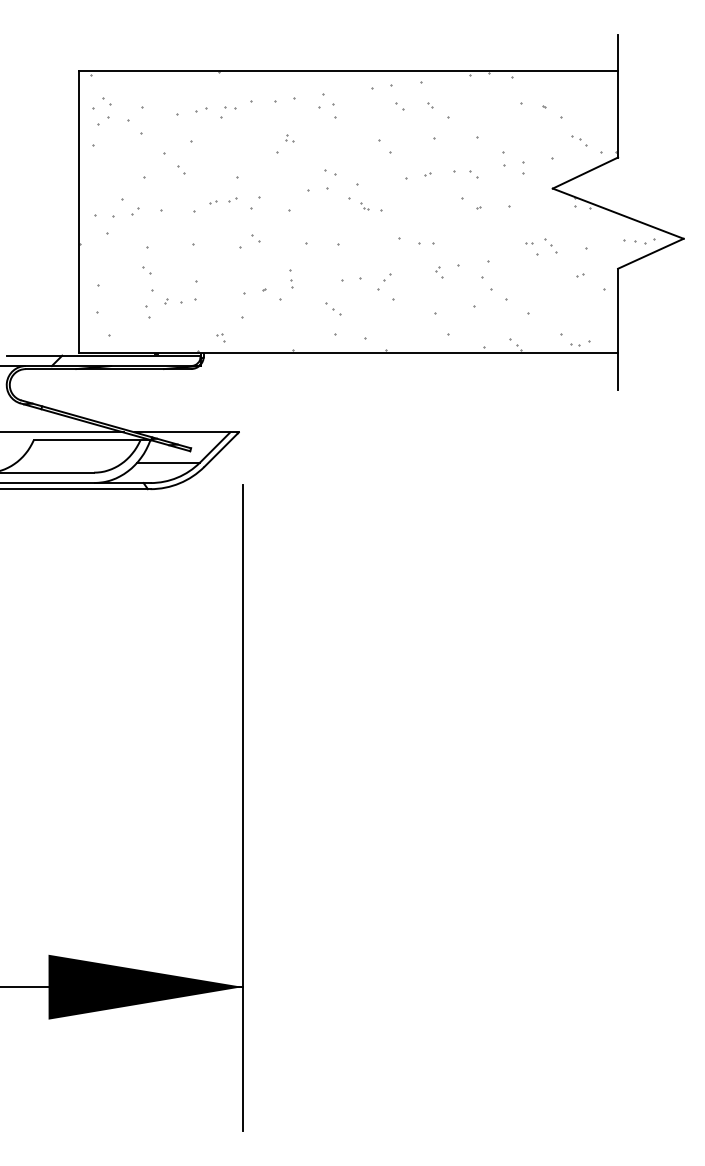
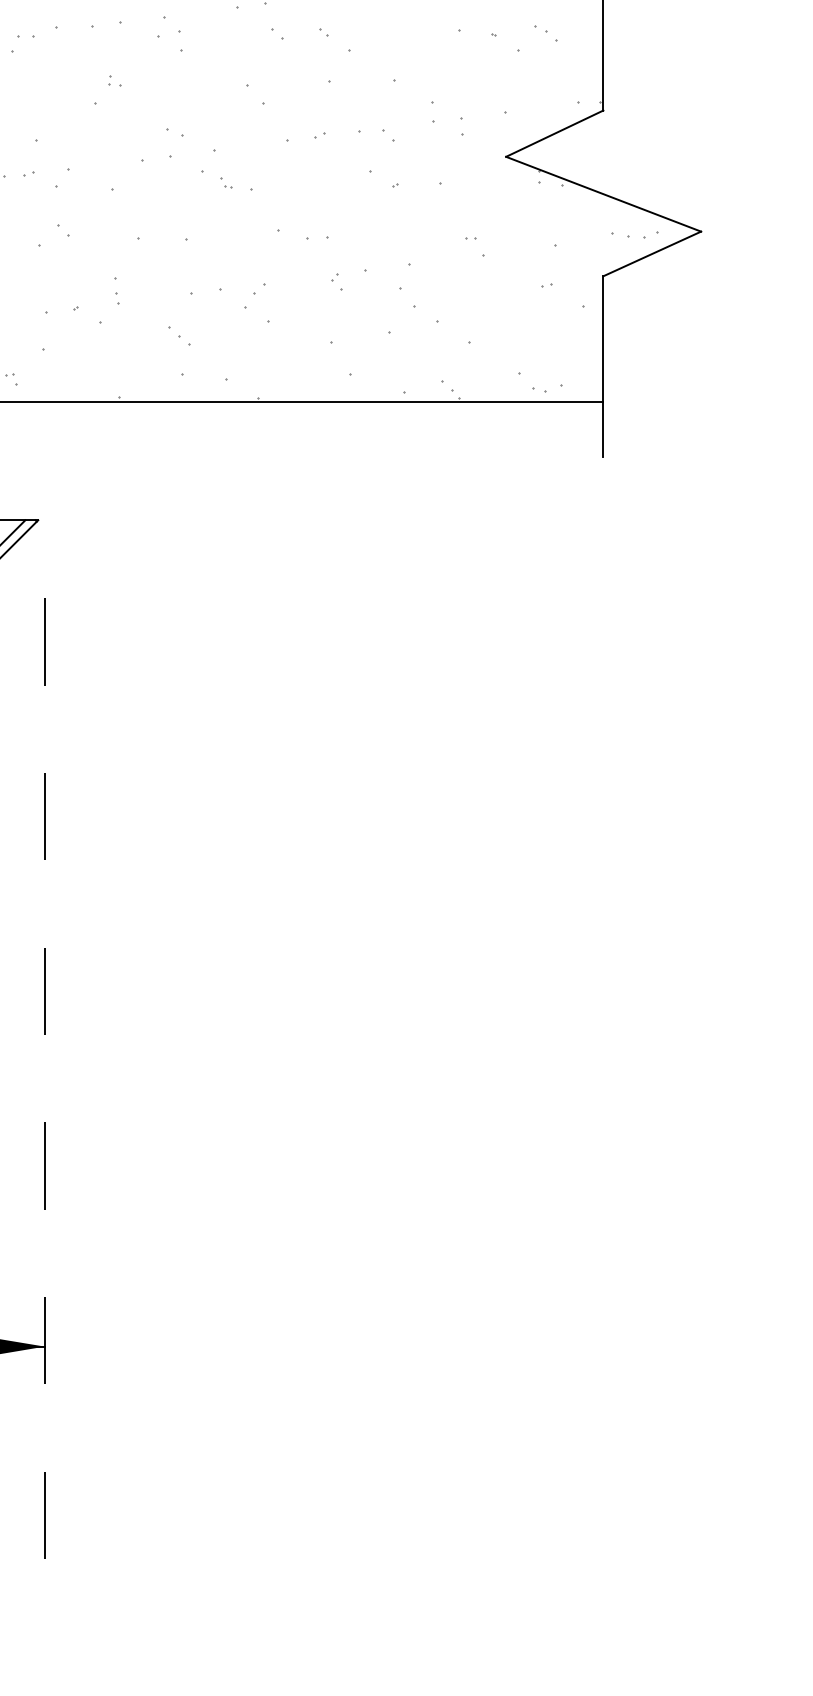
part: (579, 140) -> (545, 33), moved
part: (550, 245) -> (502, 241), removed
line: (243, 808) -> (45, 1080), solid -> dashed

